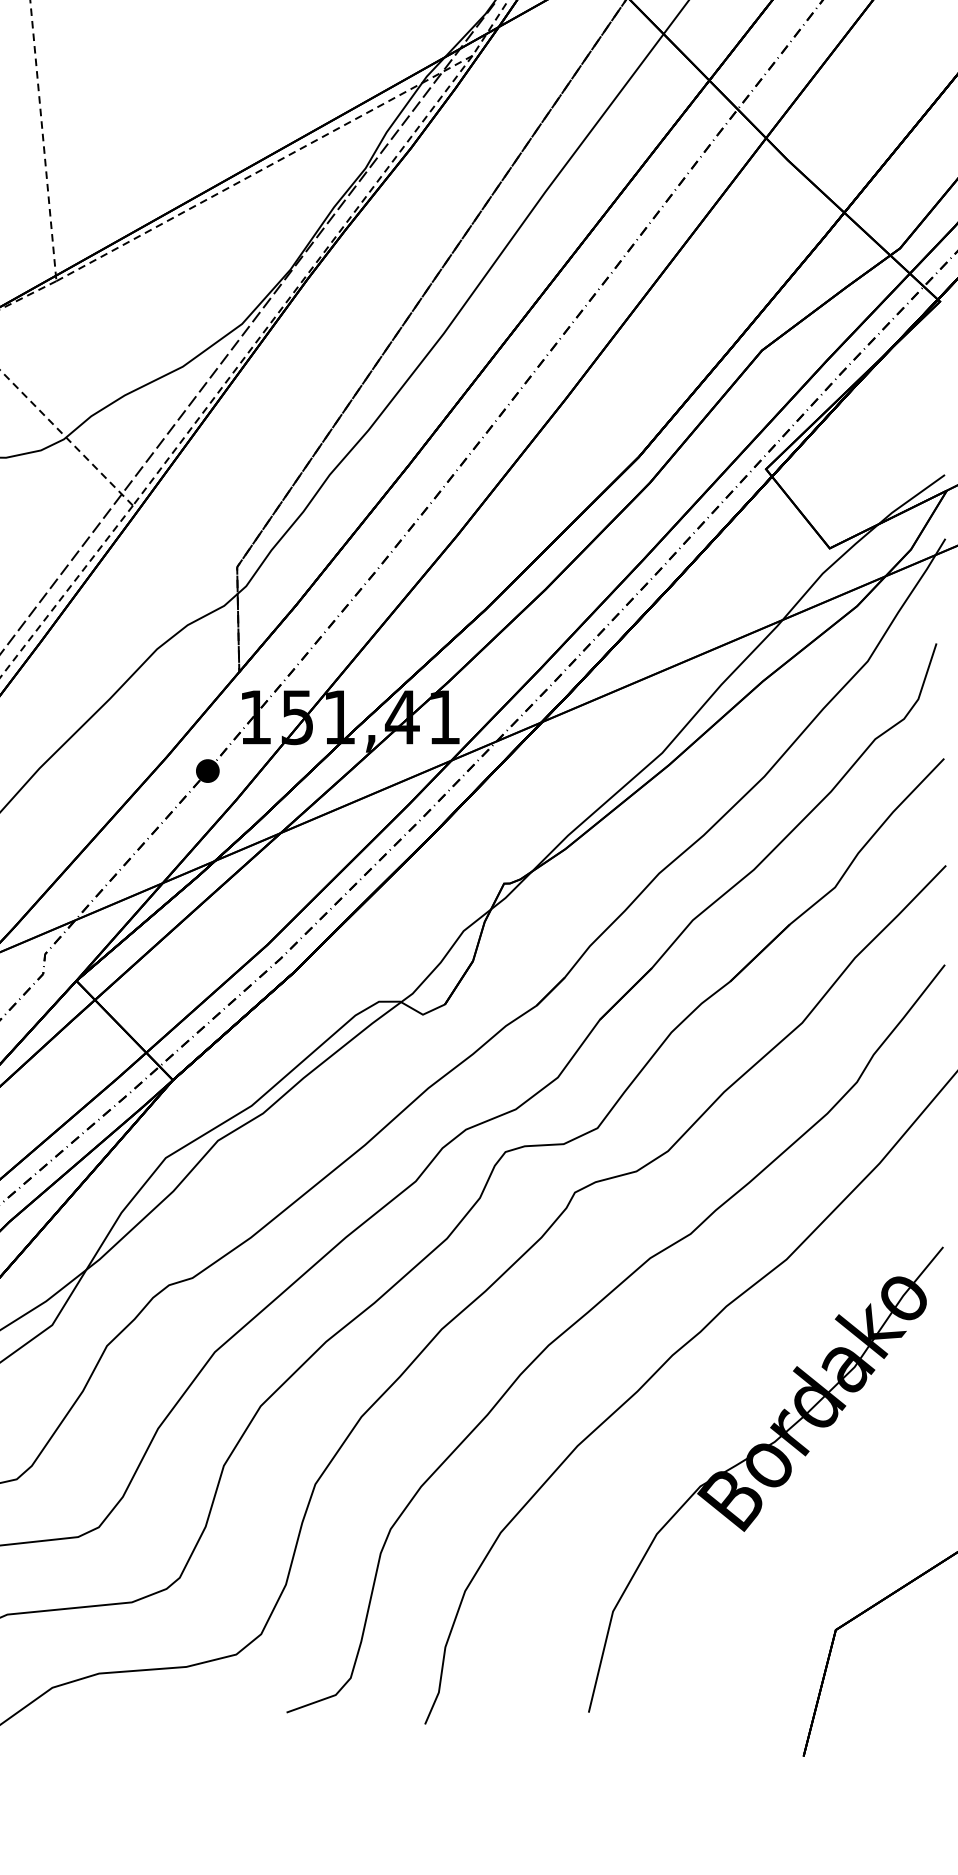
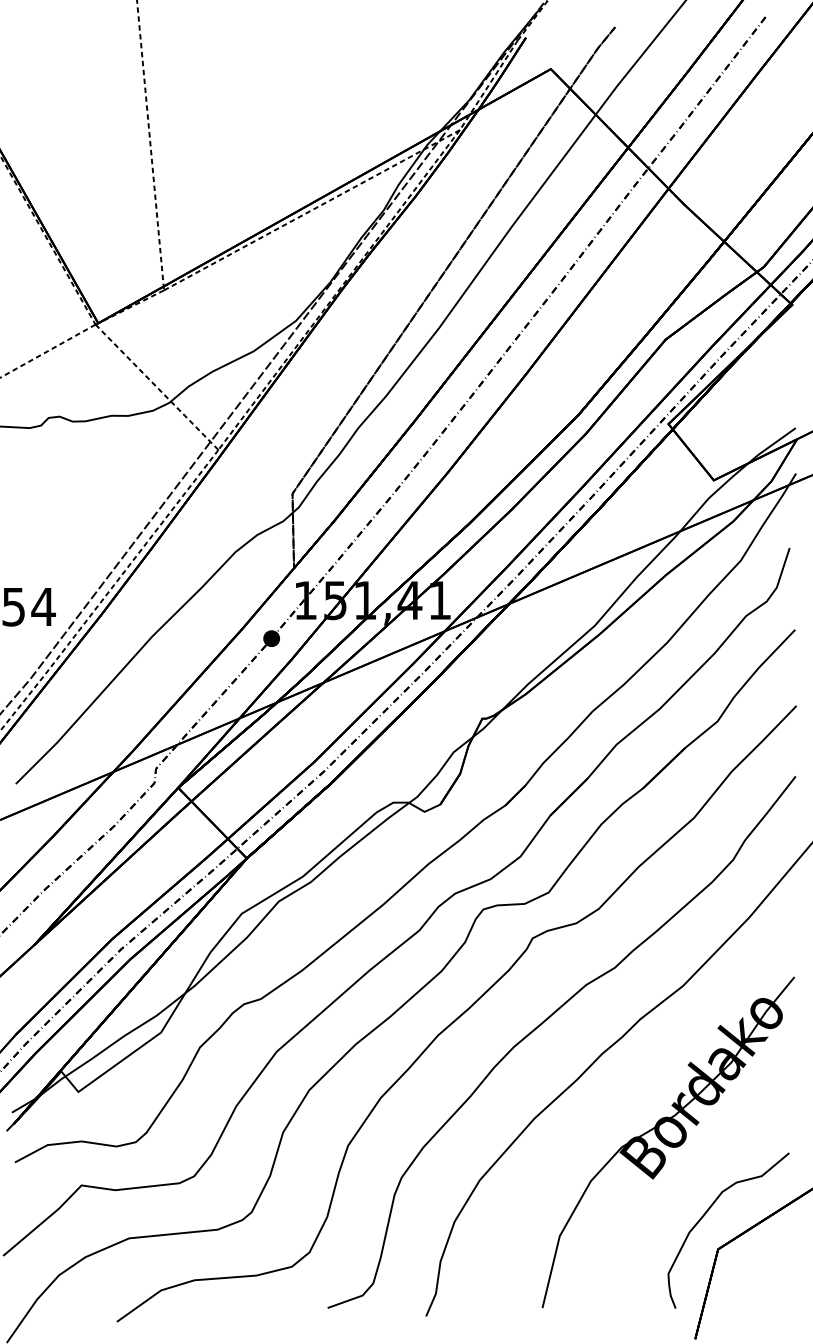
curve: (822, 1576) -> (708, 1211), added

